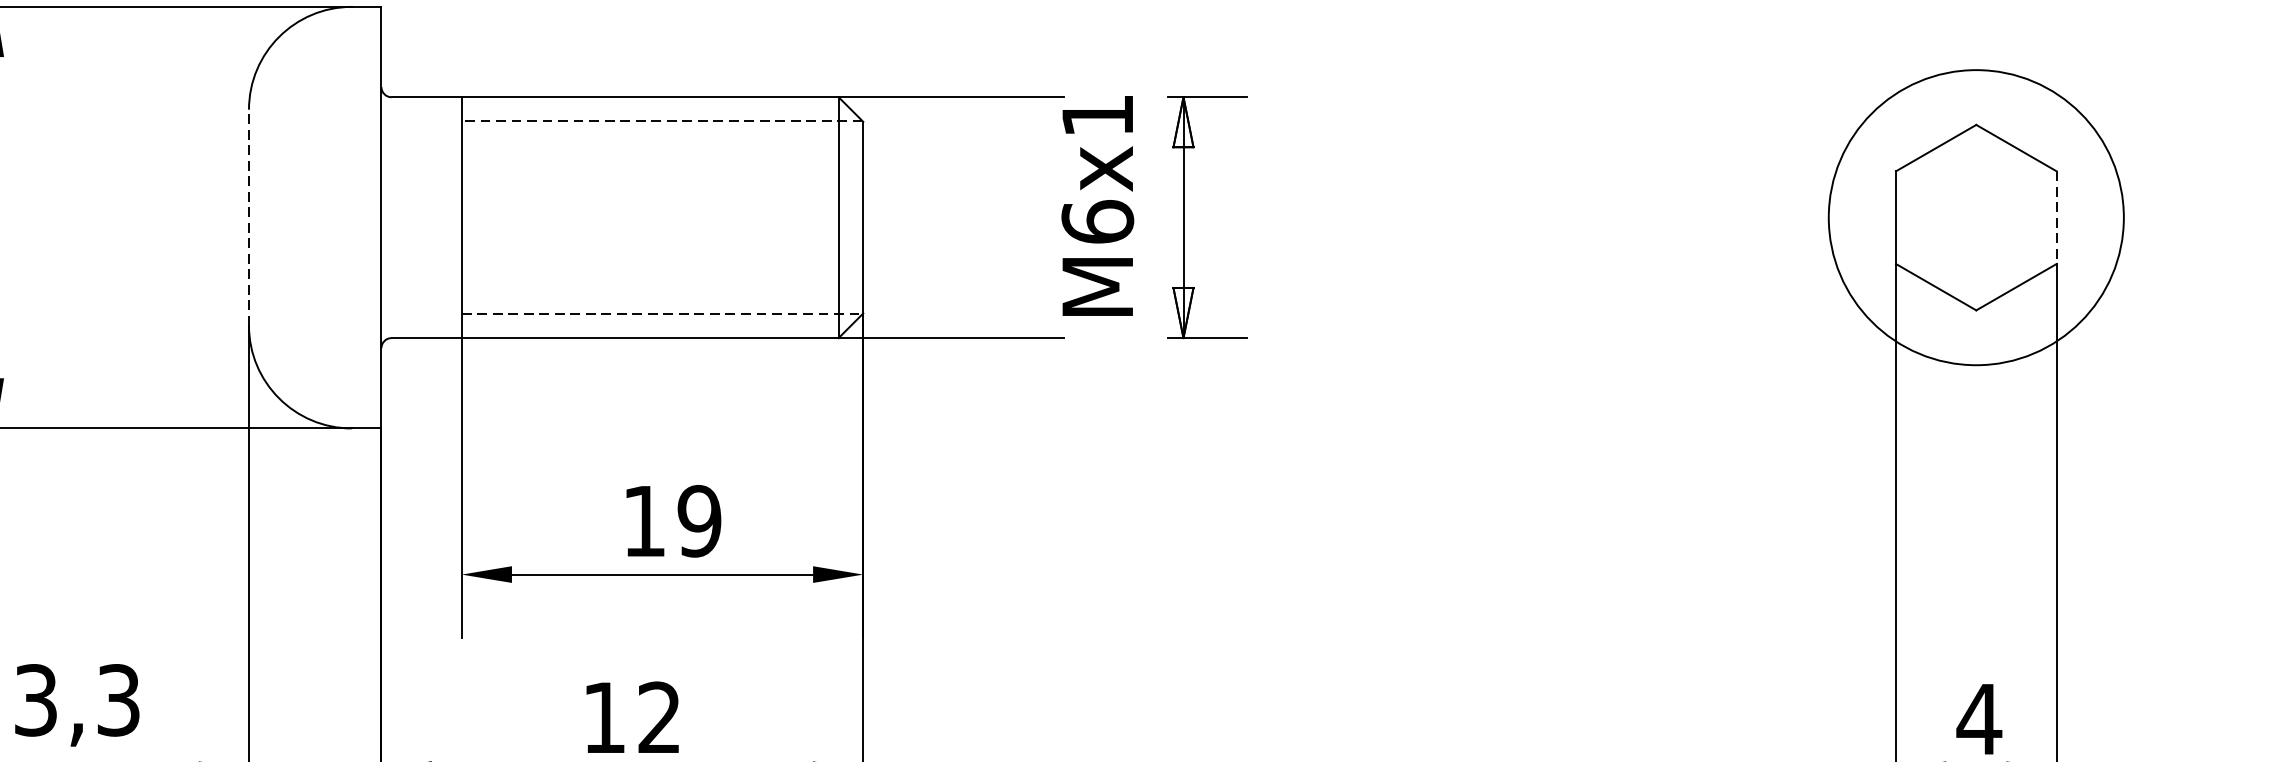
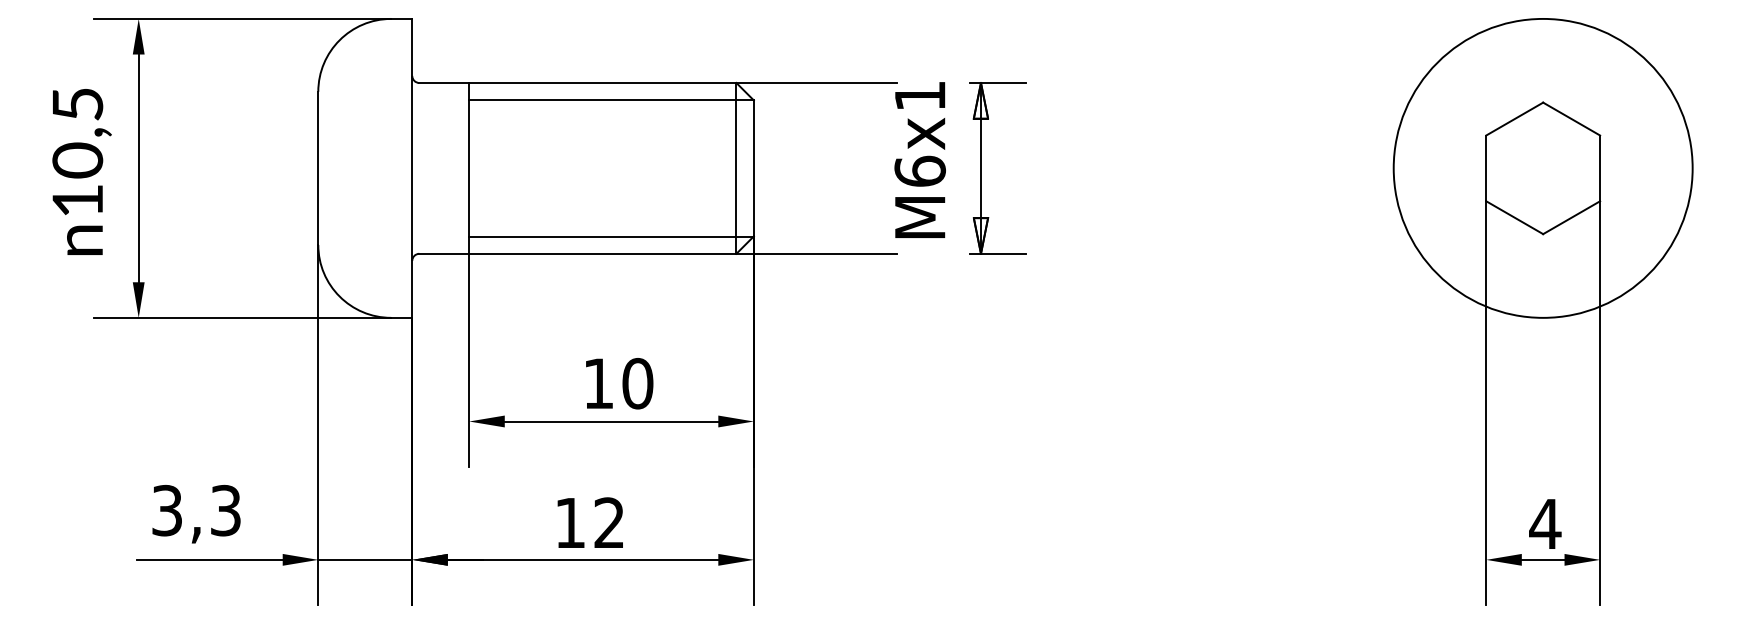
line: (661, 121) -> (610, 100), dashed -> solid
circle: (1975, 216) -> (1542, 167), size x1.43
line: (249, 217) -> (318, 168), dashed -> solid
line: (2057, 217) -> (1600, 168), dashed -> solid
line: (662, 313) -> (611, 236), dashed -> solid
text: (699, 521) -> (637, 383), 19 -> 10

